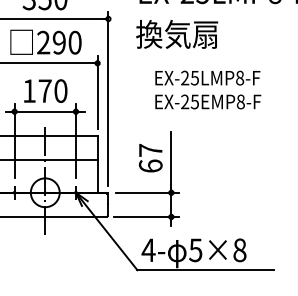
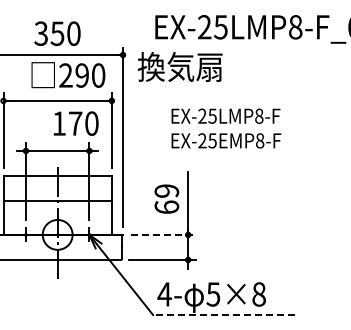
text: (176, 33) -> (179, 66), moved
text: (46, 42) -> (68, 75), moved
text: (45, 90) -> (75, 123), moved
text: (150, 149) -> (166, 190), 67 -> 69
line: (147, 192) -> (163, 234), solid -> dashed
line: (205, 270) -> (223, 315), solid -> dashed

